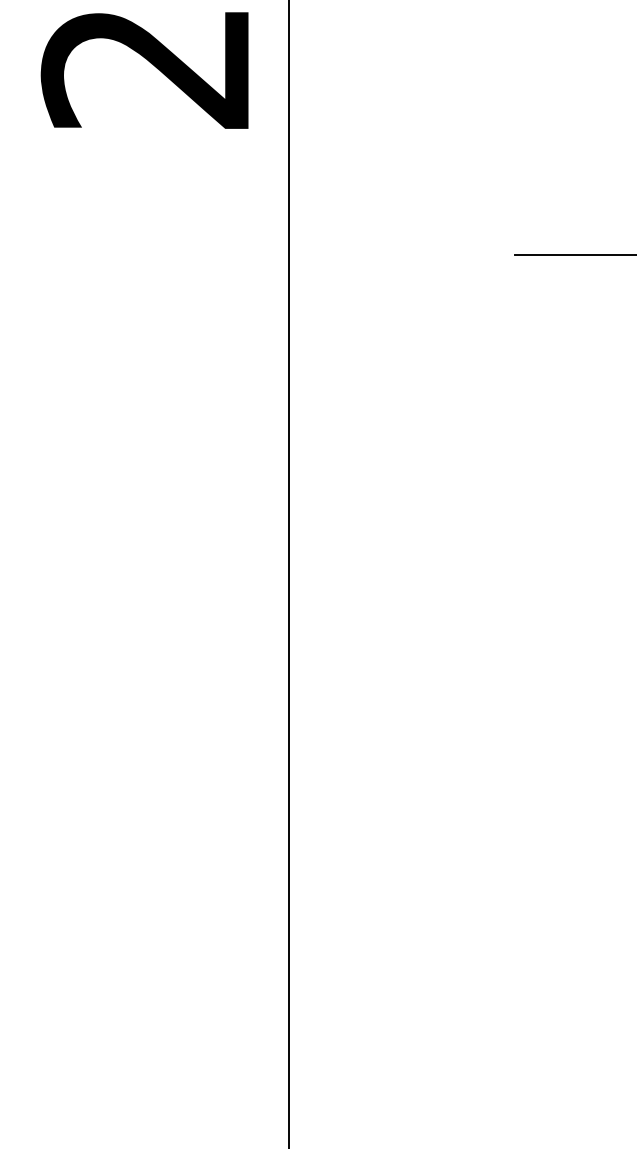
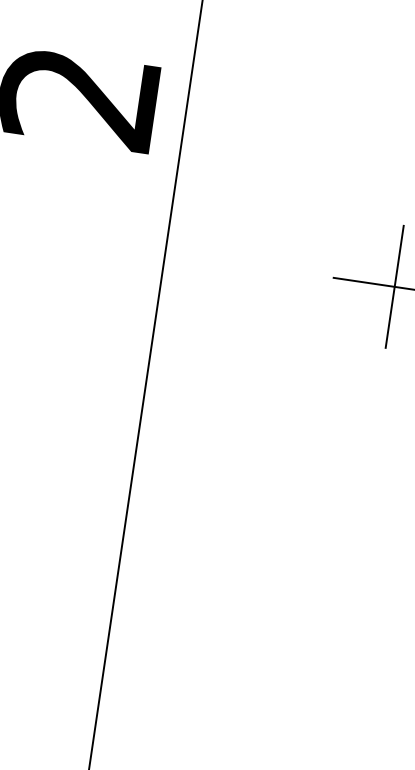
line: (596, 254) -> (394, 286), added

